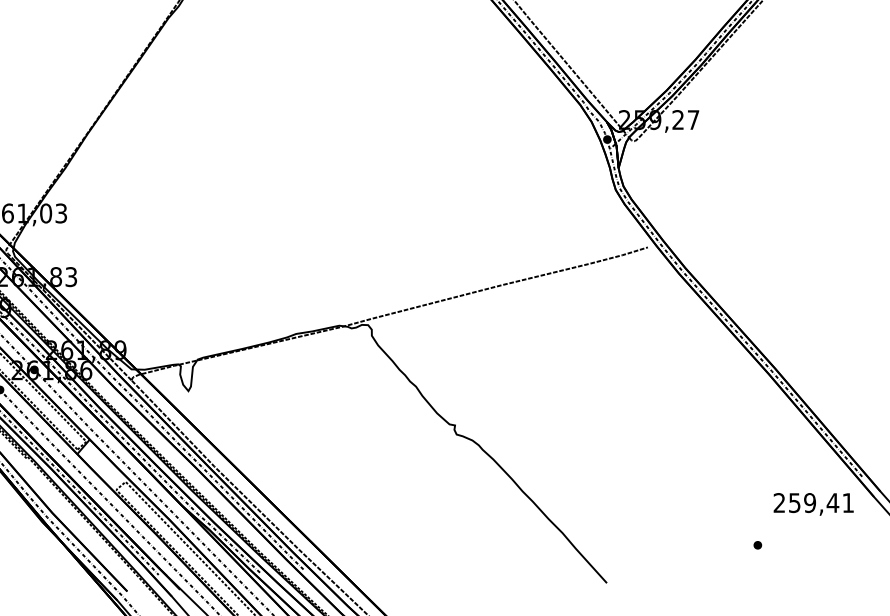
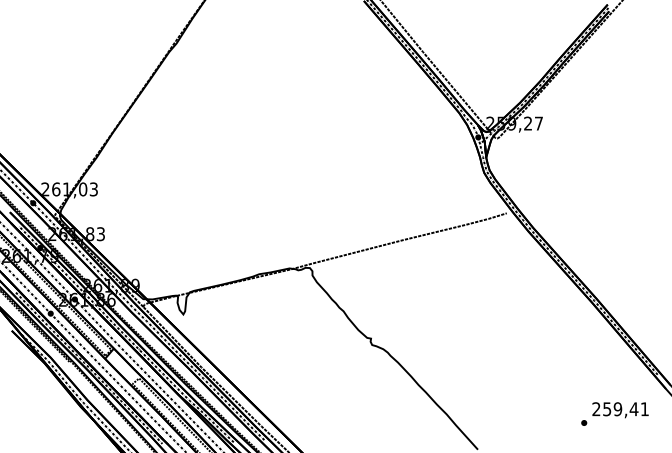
text: (813, 504) -> (620, 410), moved

